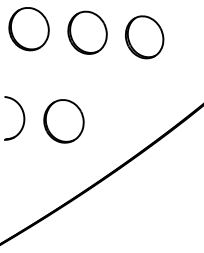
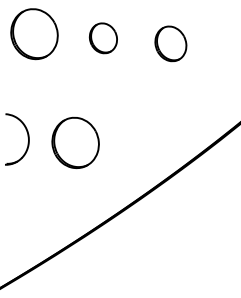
part: (87, 32) -> (103, 38), size x0.6
part: (144, 37) -> (170, 44), size x0.7

